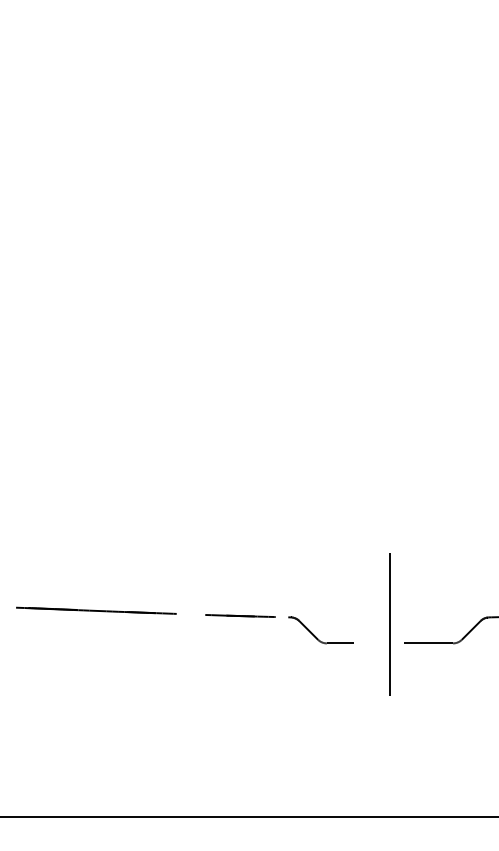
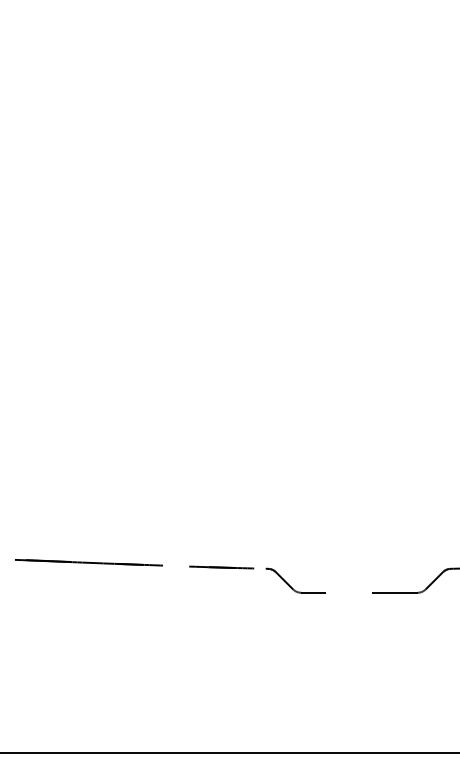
line: (390, 624) -> (359, 575), removed

